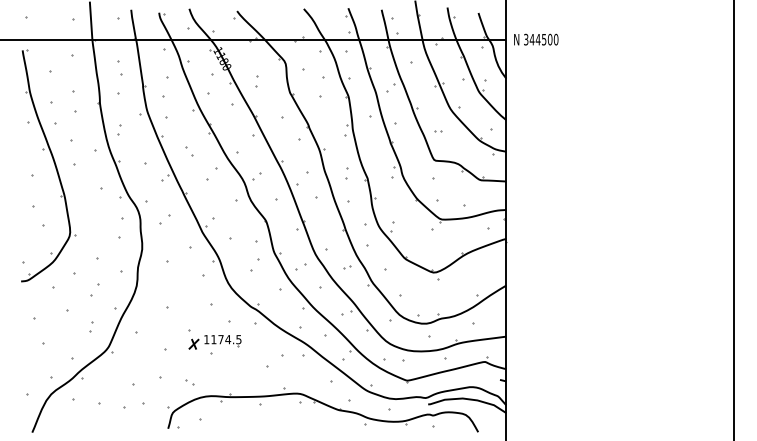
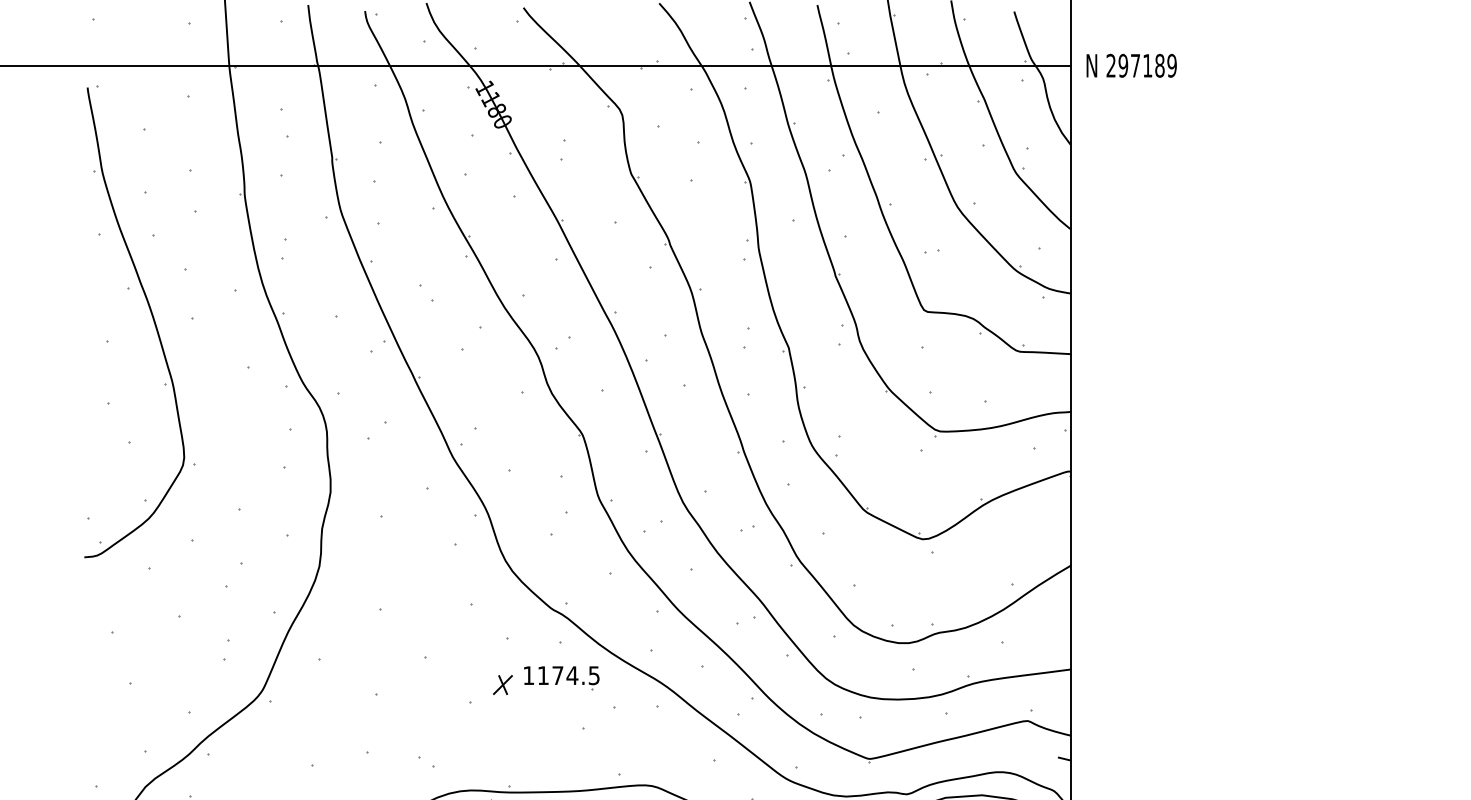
text: (541, 39) -> (1142, 65), 344500 -> 297189
part: (214, 342) -> (544, 681), moved

